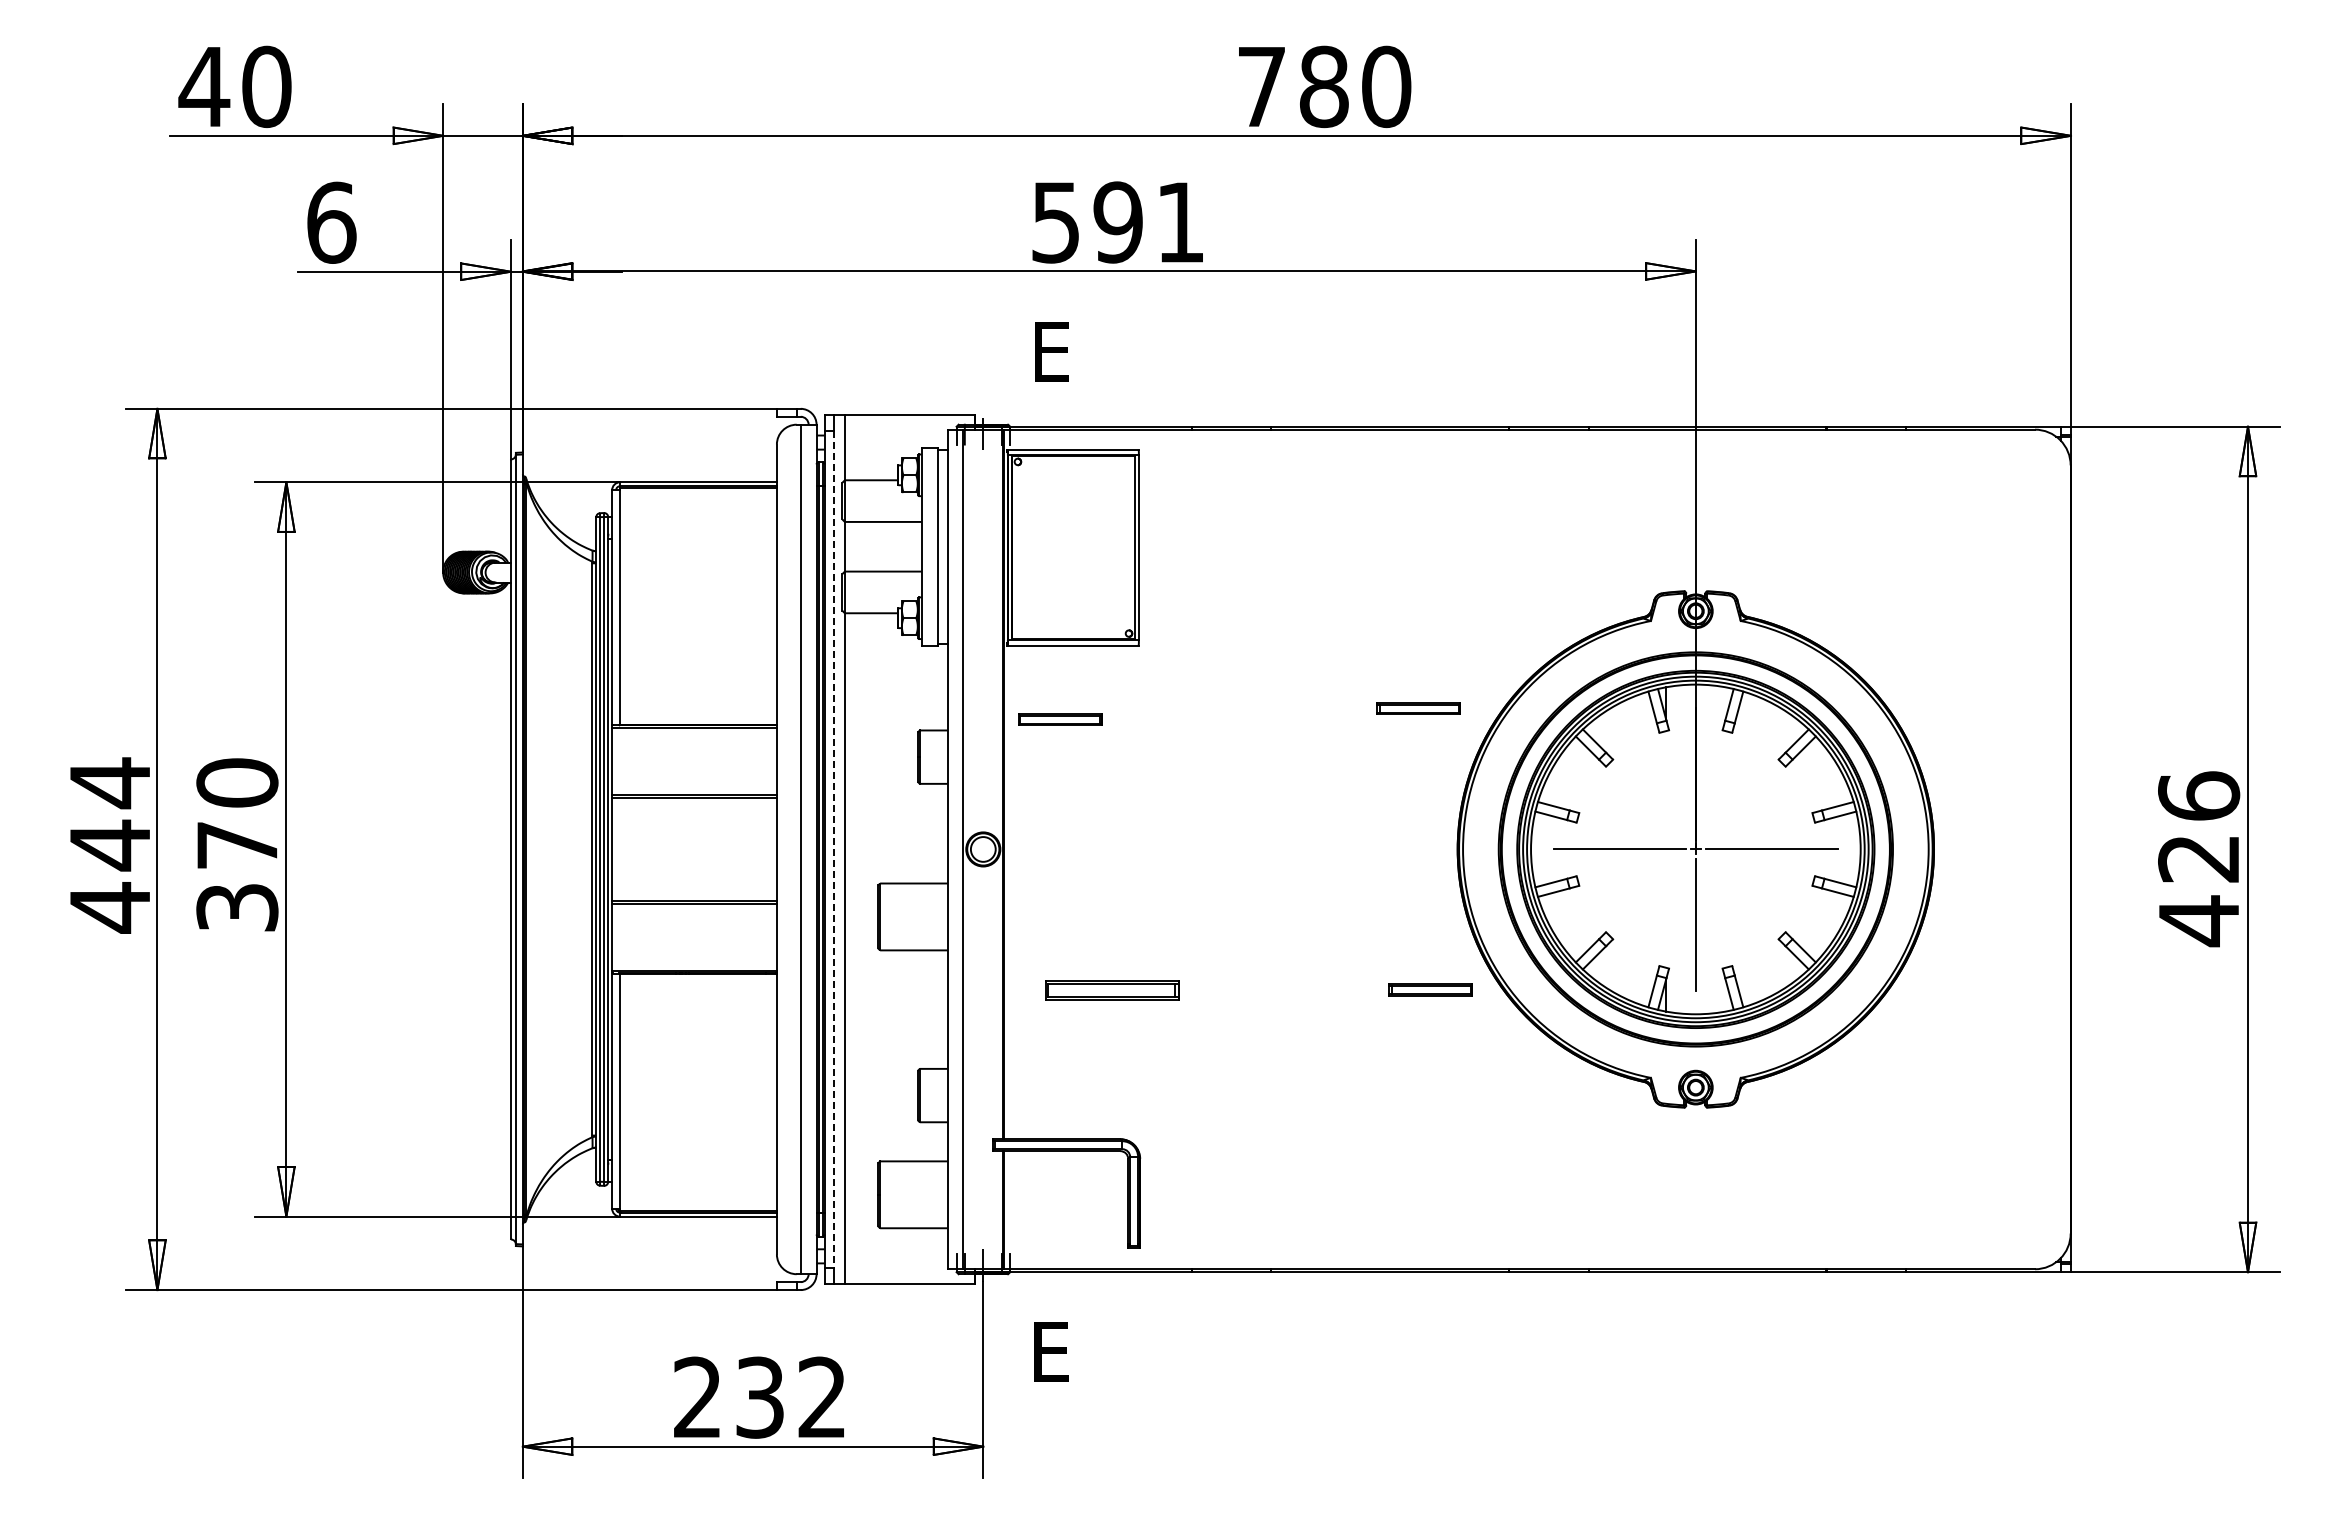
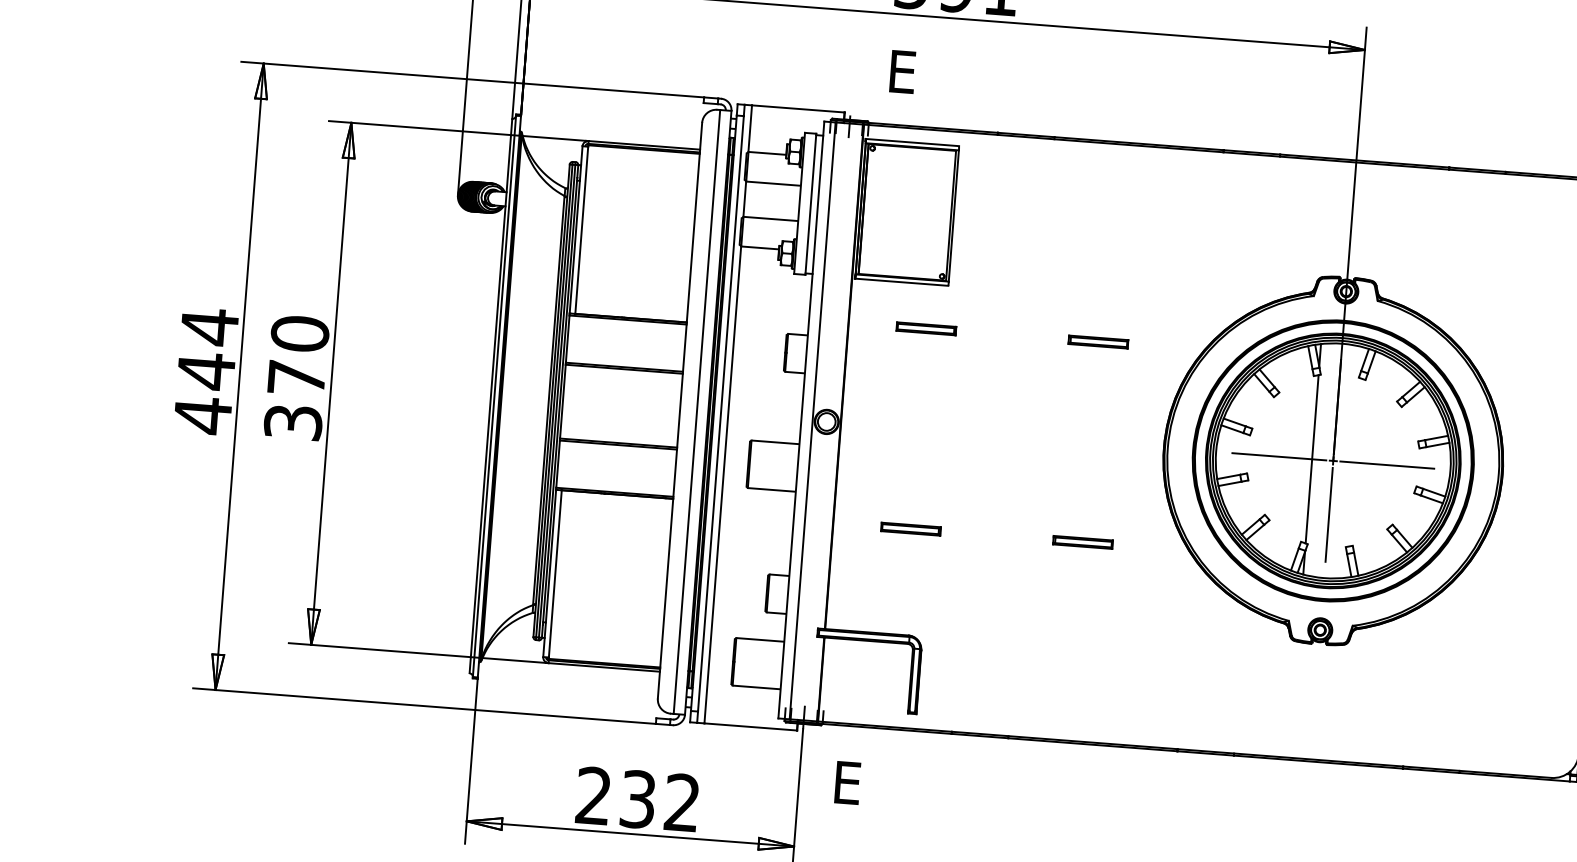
part: (1418, 708) -> (1098, 342), moved
part: (1060, 719) -> (926, 328), moved
line: (834, 849) -> (720, 413), dashed -> solid
line: (1666, 849) -> (1312, 459), added
part: (1112, 989) -> (910, 528), size x0.62
part: (1430, 989) -> (1082, 541), moved

